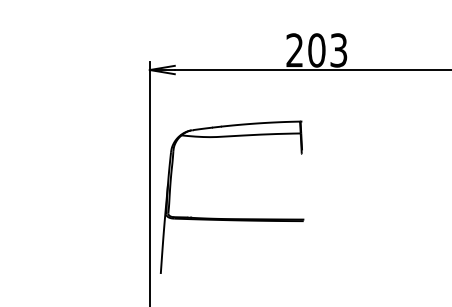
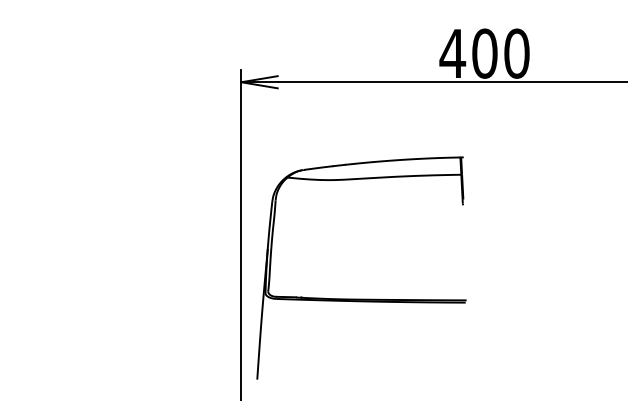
text: (316, 50) -> (484, 53), 203 -> 400

